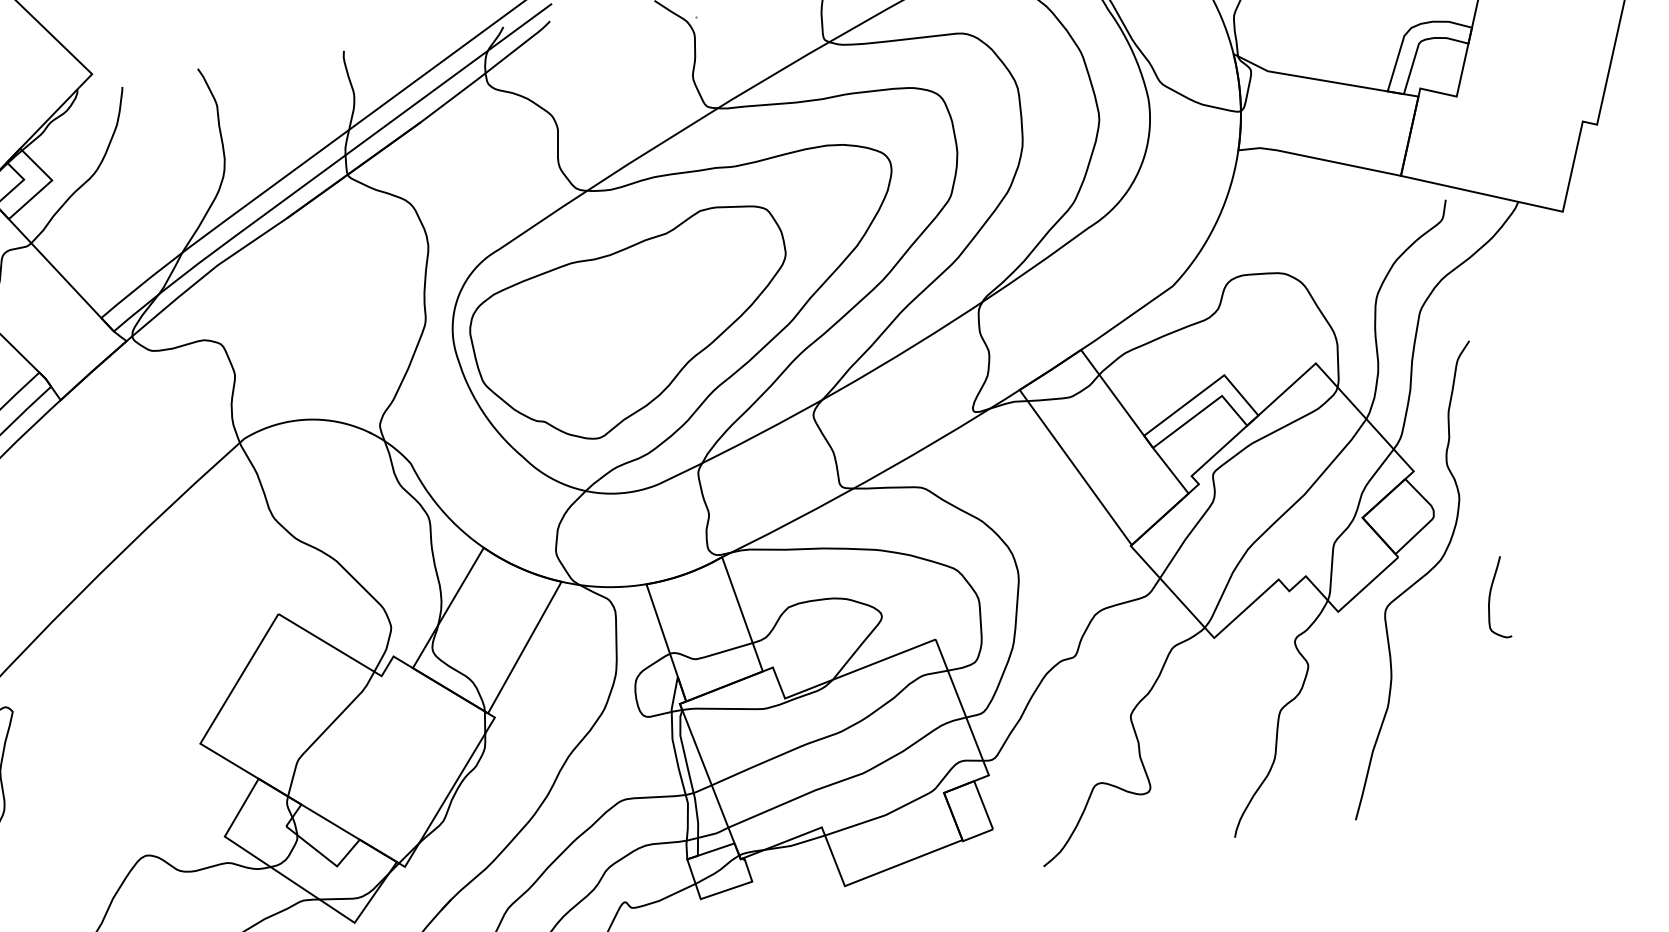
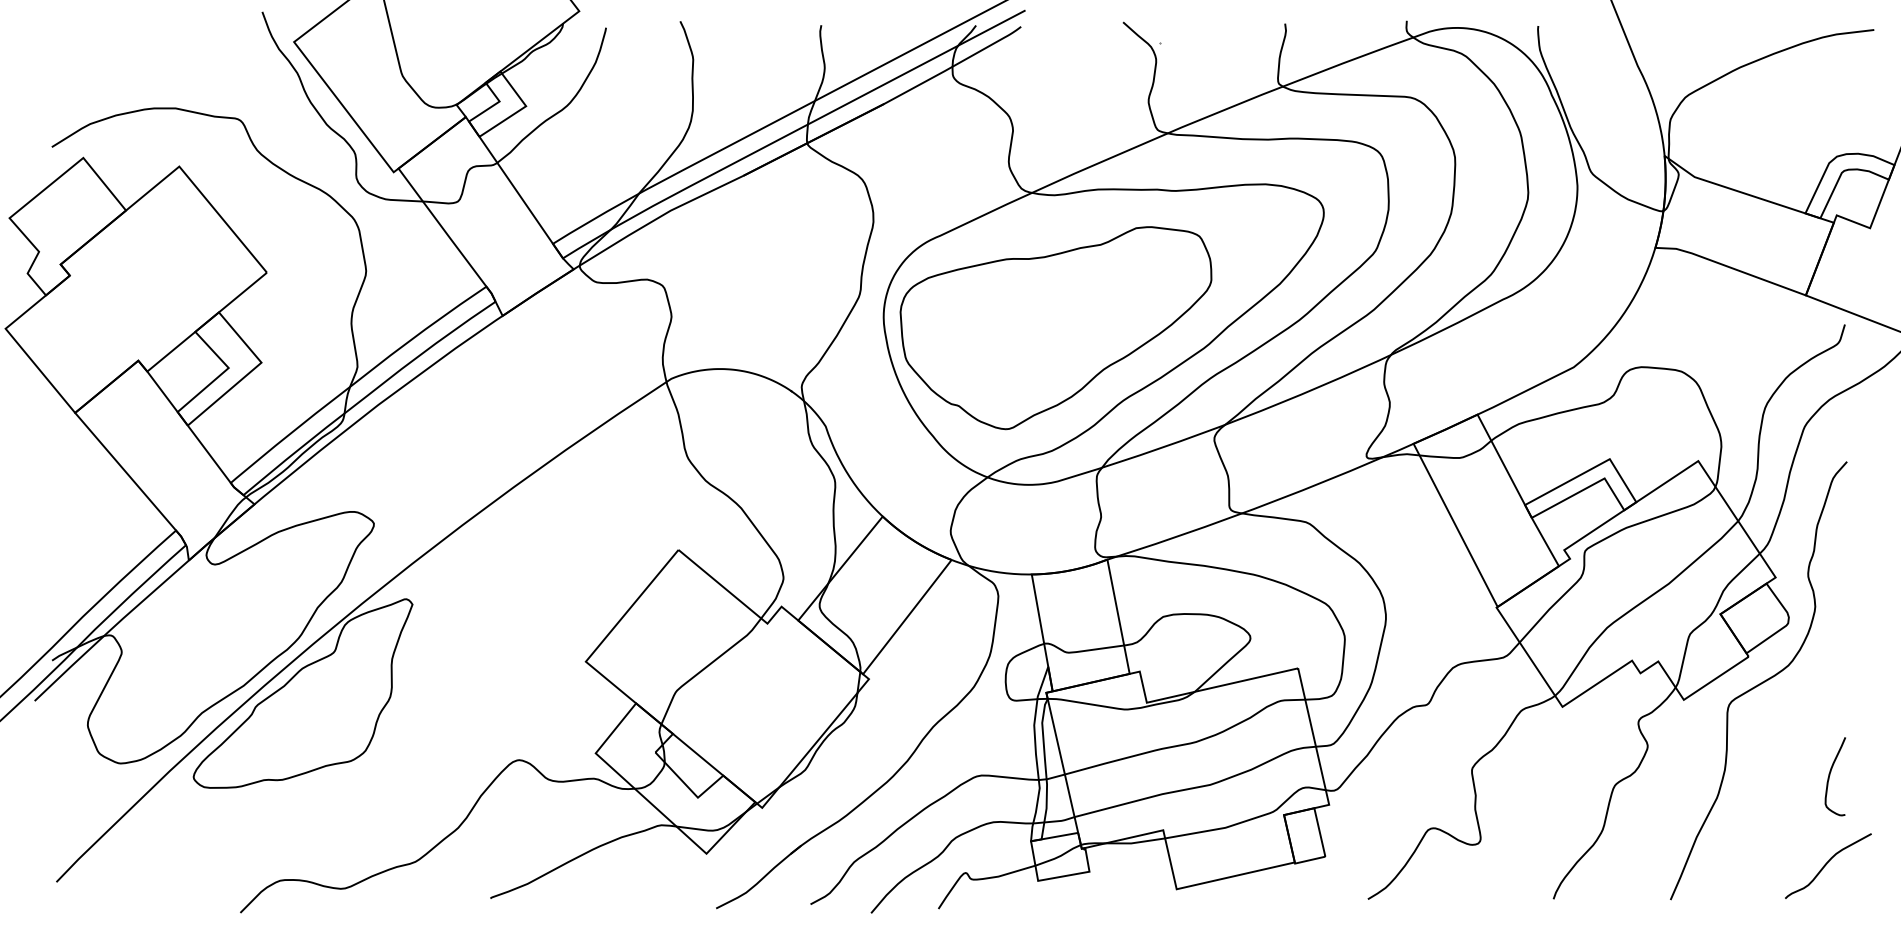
curve: (1490, 597) -> (1830, 775), moved
curve: (1511, 759) -> (1827, 864), added

